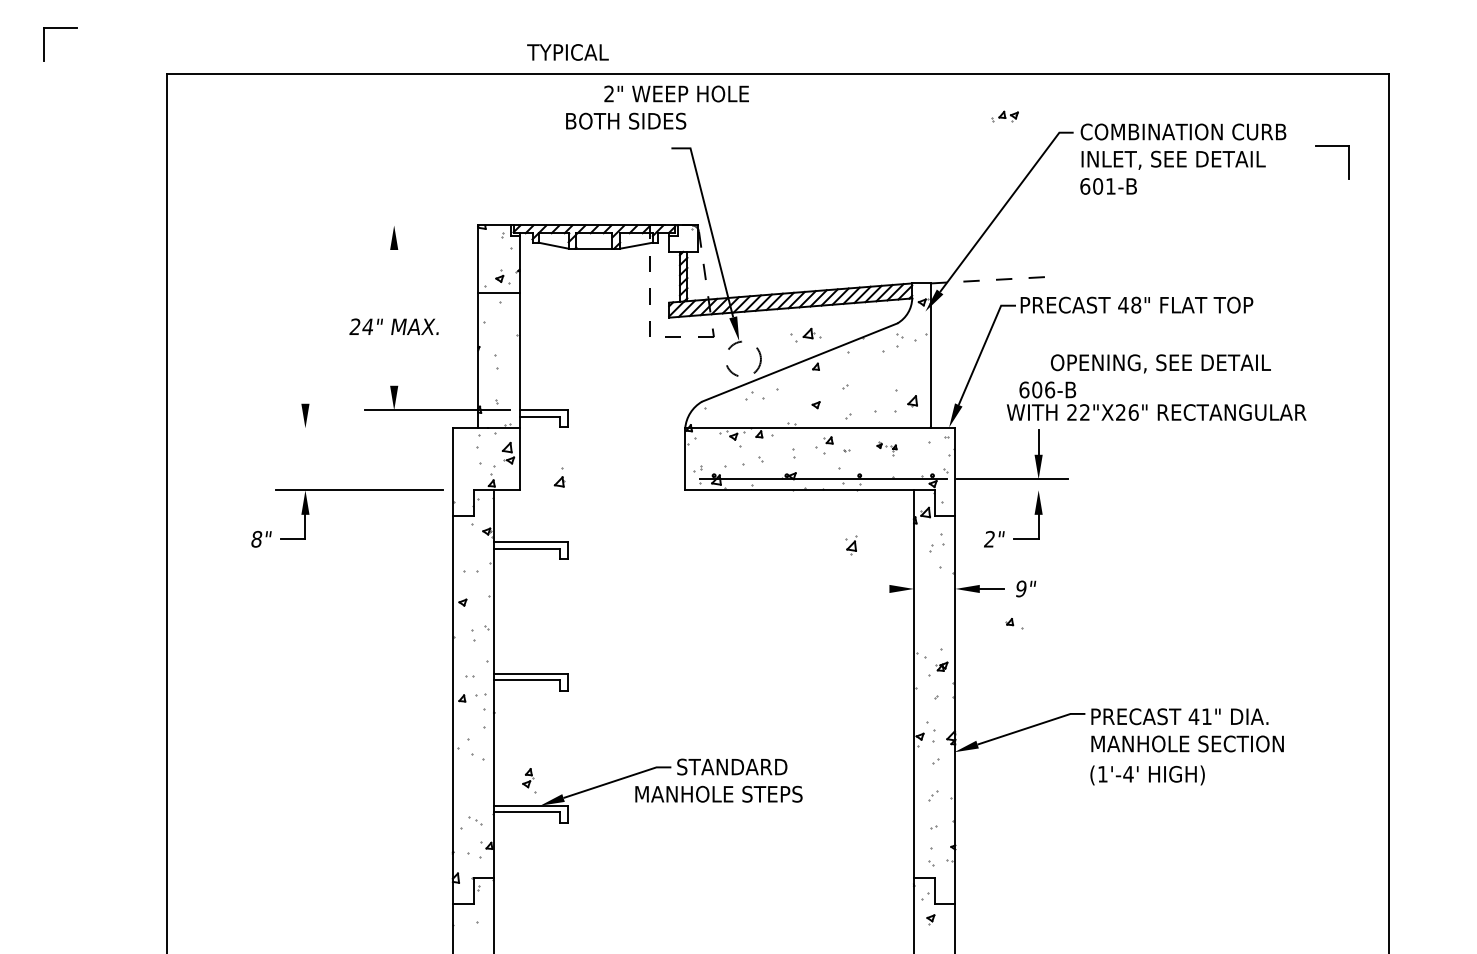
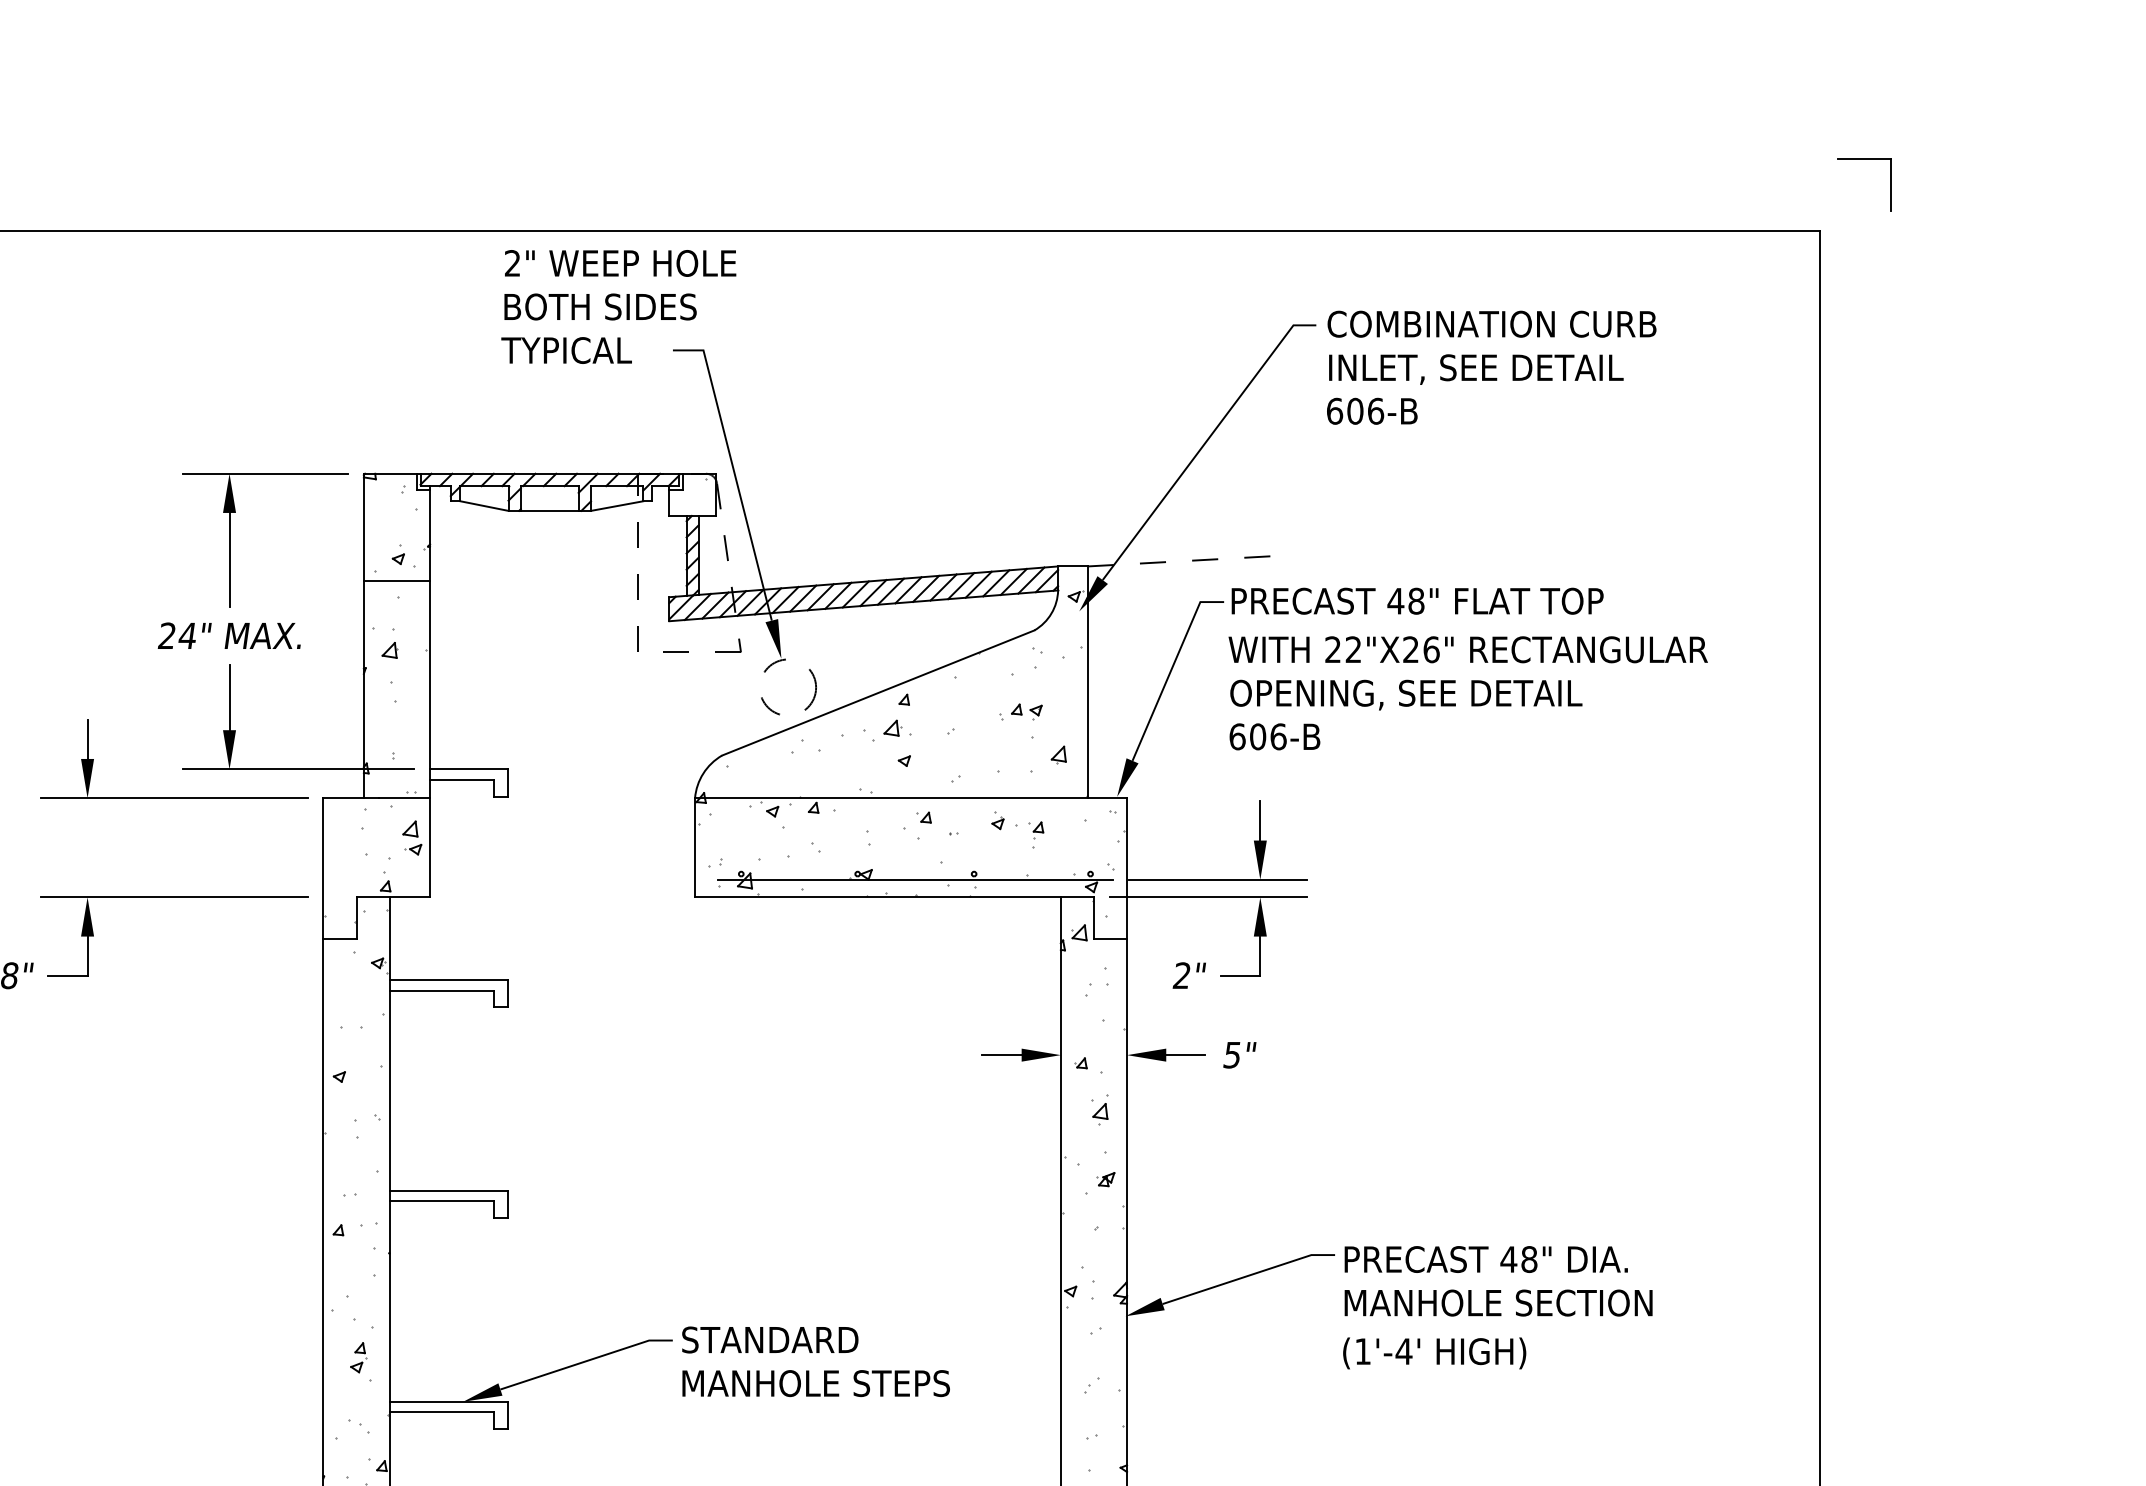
text: (567, 52) -> (565, 350), moved
text: (676, 93) -> (620, 262), moved
part: (1004, 116) -> (1020, 712), moved
part: (1332, 146) -> (1864, 158), moved
text: (1110, 186) -> (1375, 411), 601-B -> 606-B
line: (416, 225) -> (265, 473), added
line: (394, 279) -> (230, 560), added
part: (805, 334) -> (887, 729), moved
text: (1160, 363) -> (1405, 694), moved
line: (394, 364) -> (230, 696), added
line: (305, 391) -> (87, 739), added
text: (1156, 412) -> (1468, 649), moved
line: (359, 428) -> (174, 798), added
part: (886, 448) -> (1016, 830), size x1.67
part: (559, 477) -> (389, 643), moved
line: (1006, 490) -> (1208, 897), added
part: (851, 545) -> (1100, 1110), moved
line: (876, 588) -> (1000, 1054), added
text: (1020, 588) -> (1231, 1054), 9" -> 5"
part: (1014, 623) -> (1088, 1065), moved
text: (1206, 716) -> (1528, 1259), 41" -> 48"
part: (529, 780) -> (361, 1361), moved
text: (718, 793) -> (815, 1382), moved

